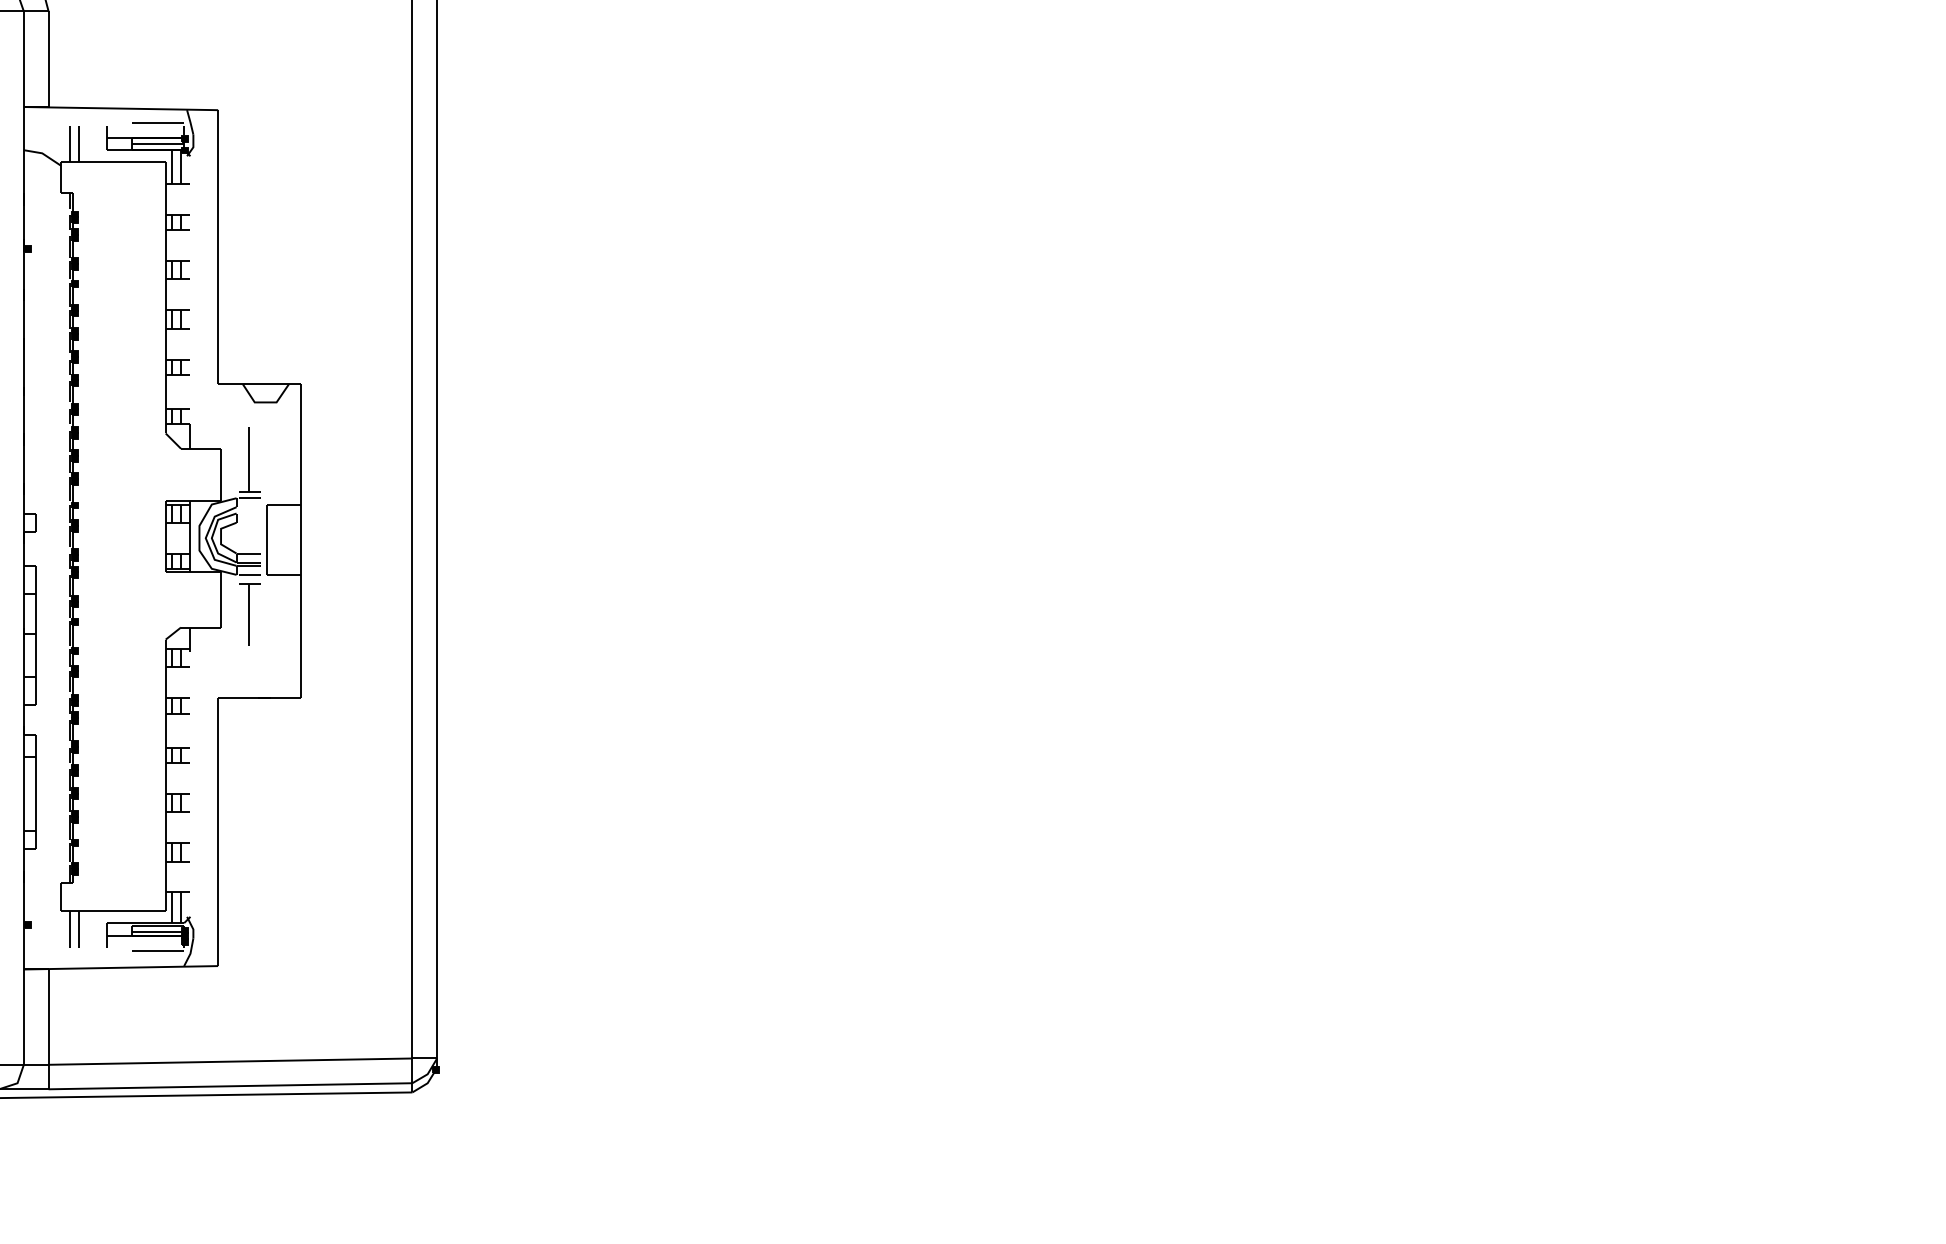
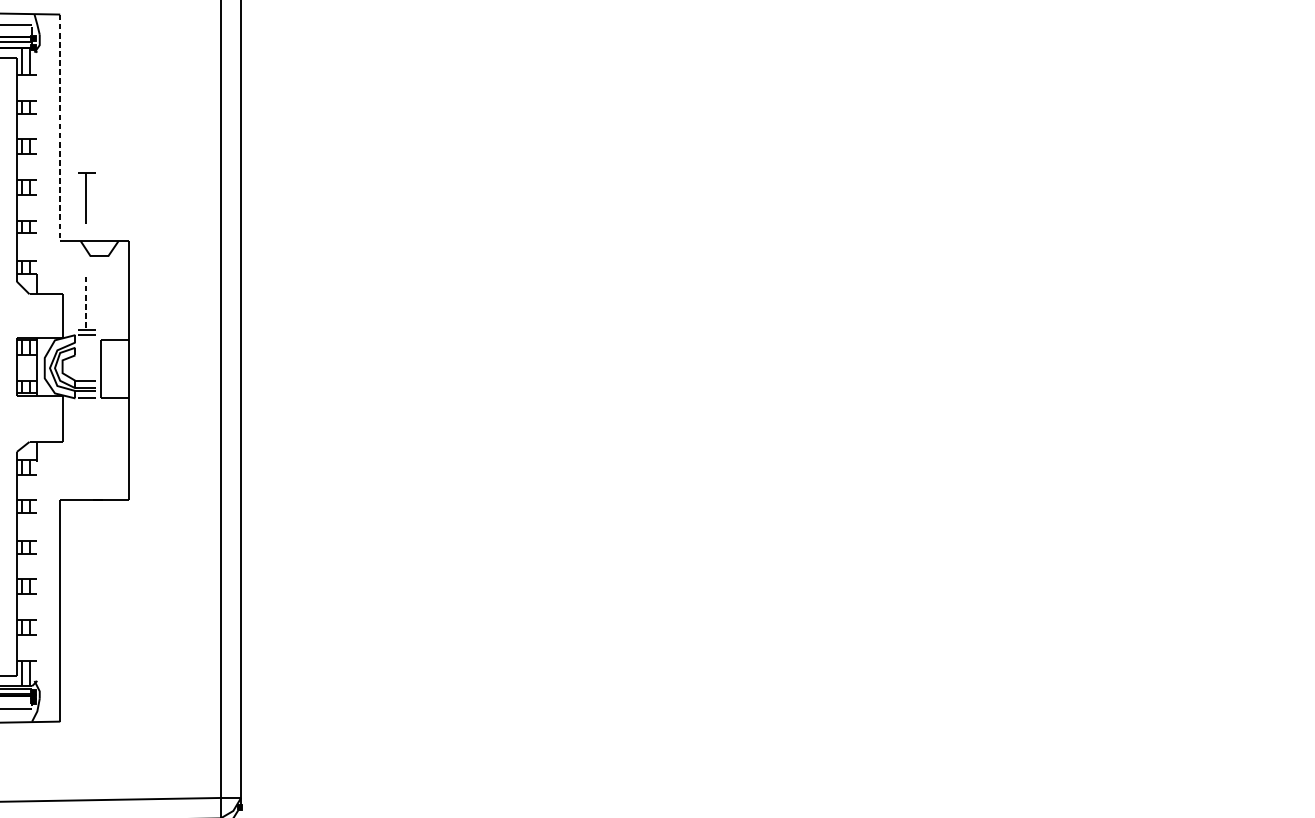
line: (218, 247) -> (60, 128), solid -> dashed
line: (248, 460) -> (85, 303), solid -> dashed
part: (249, 614) -> (86, 198), moved

